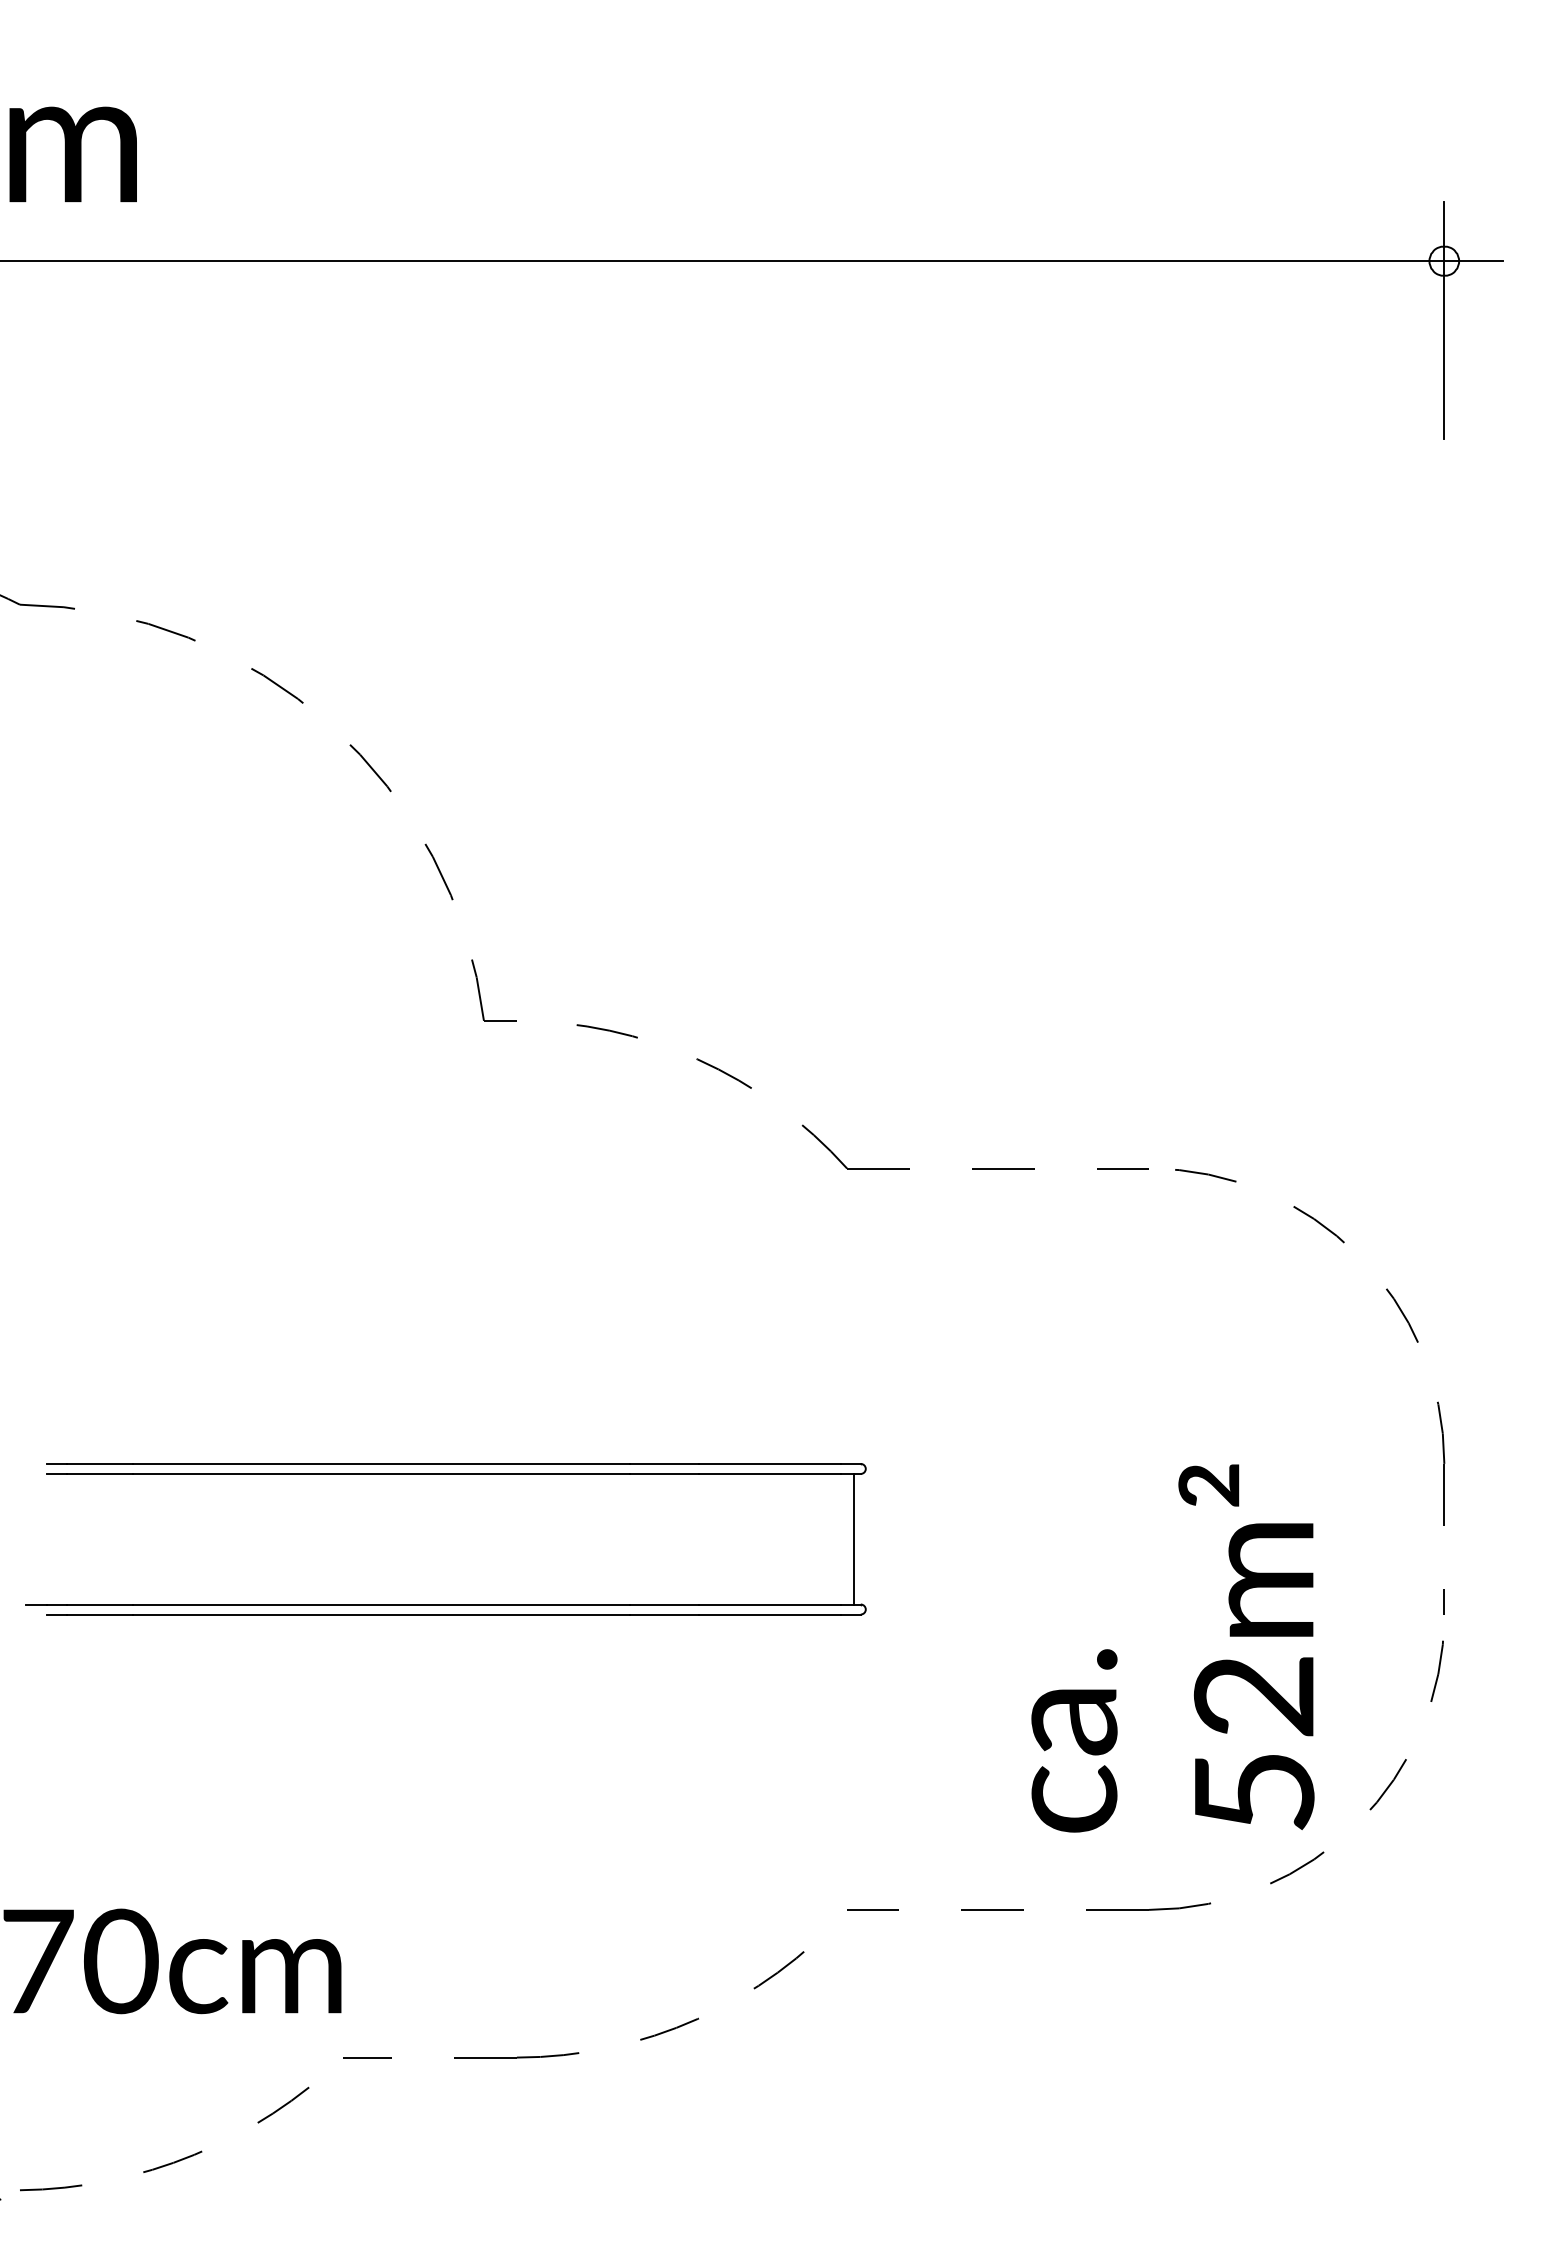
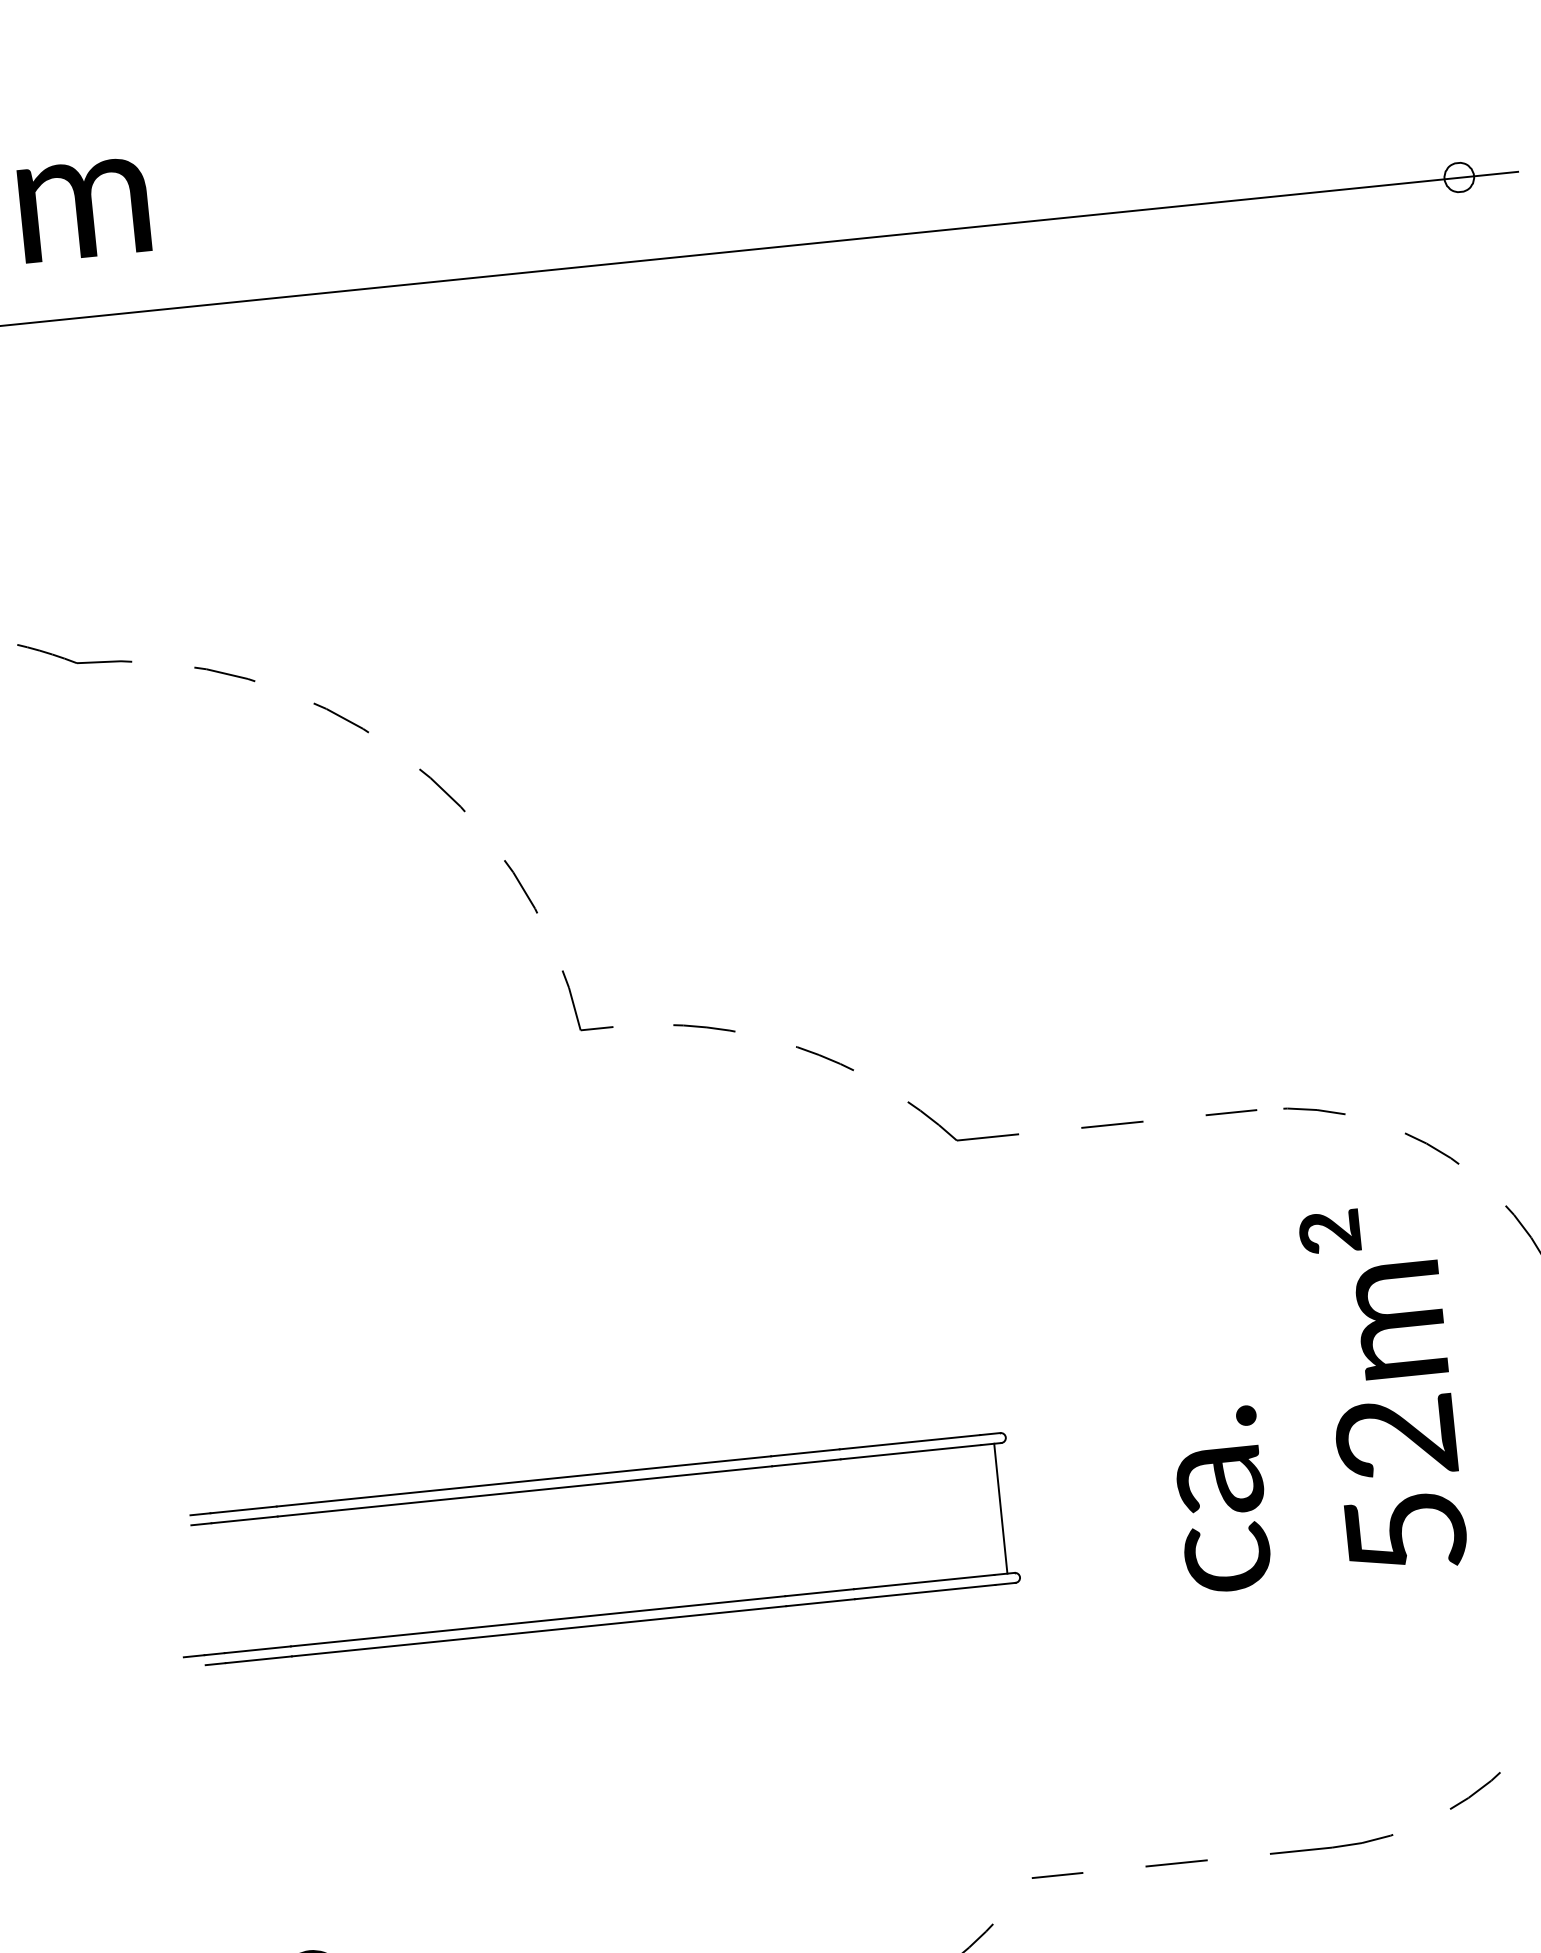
line: (1444, 320) -> (1465, 236), removed
text: (1172, 1648) -> (1310, 1398), moved

